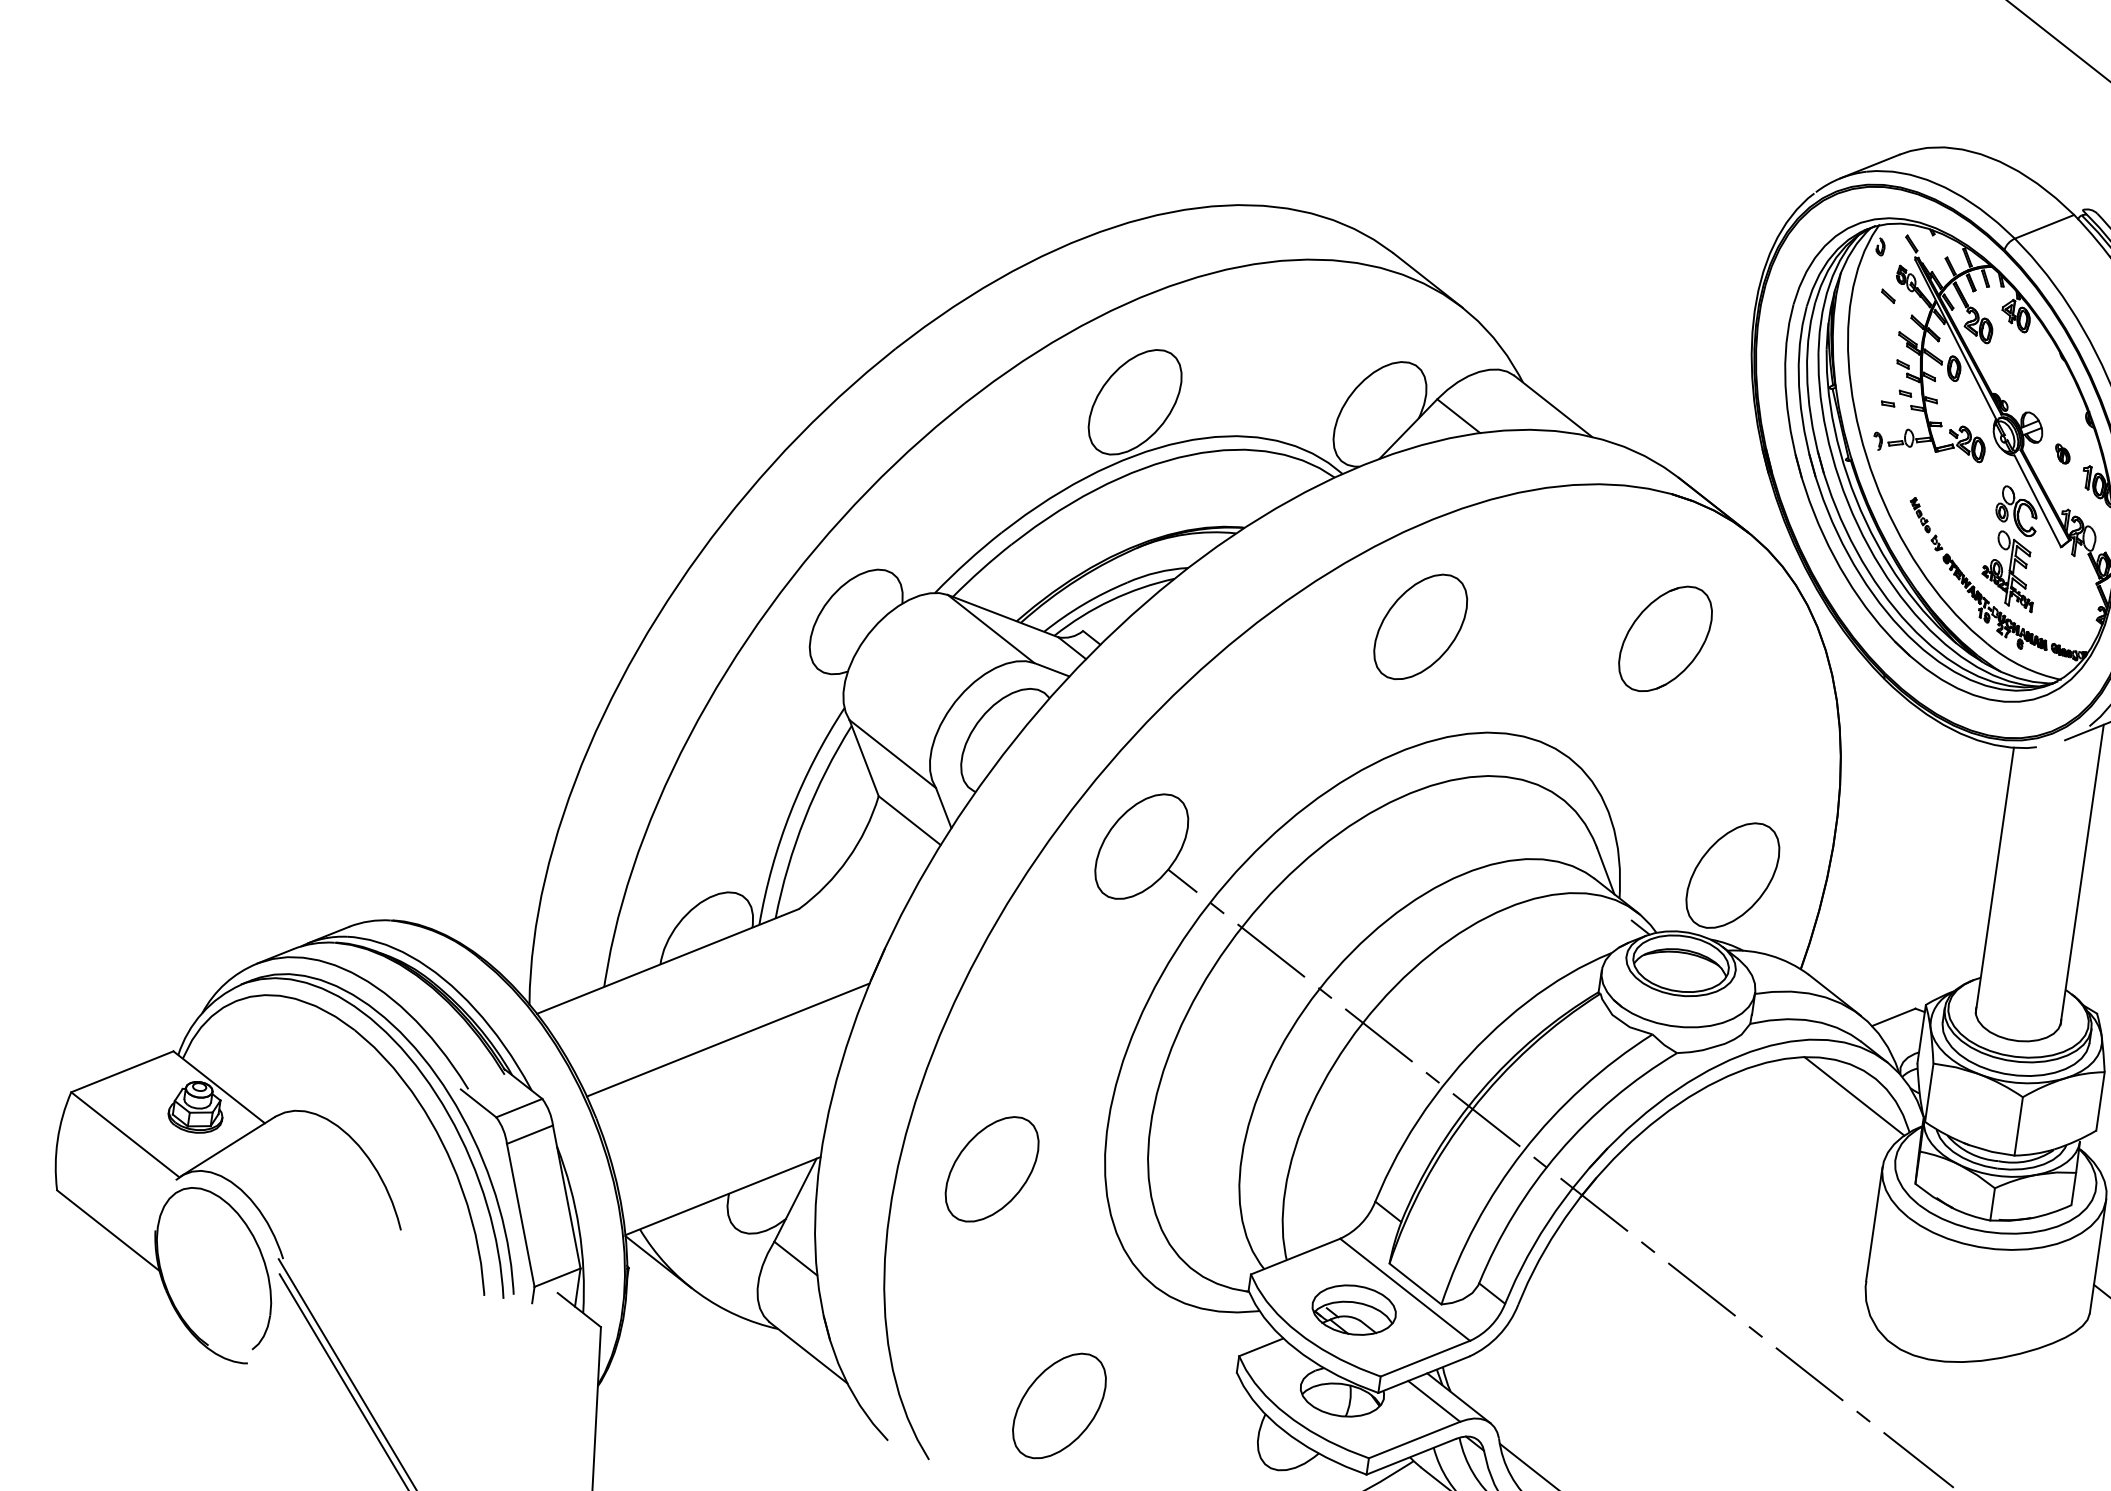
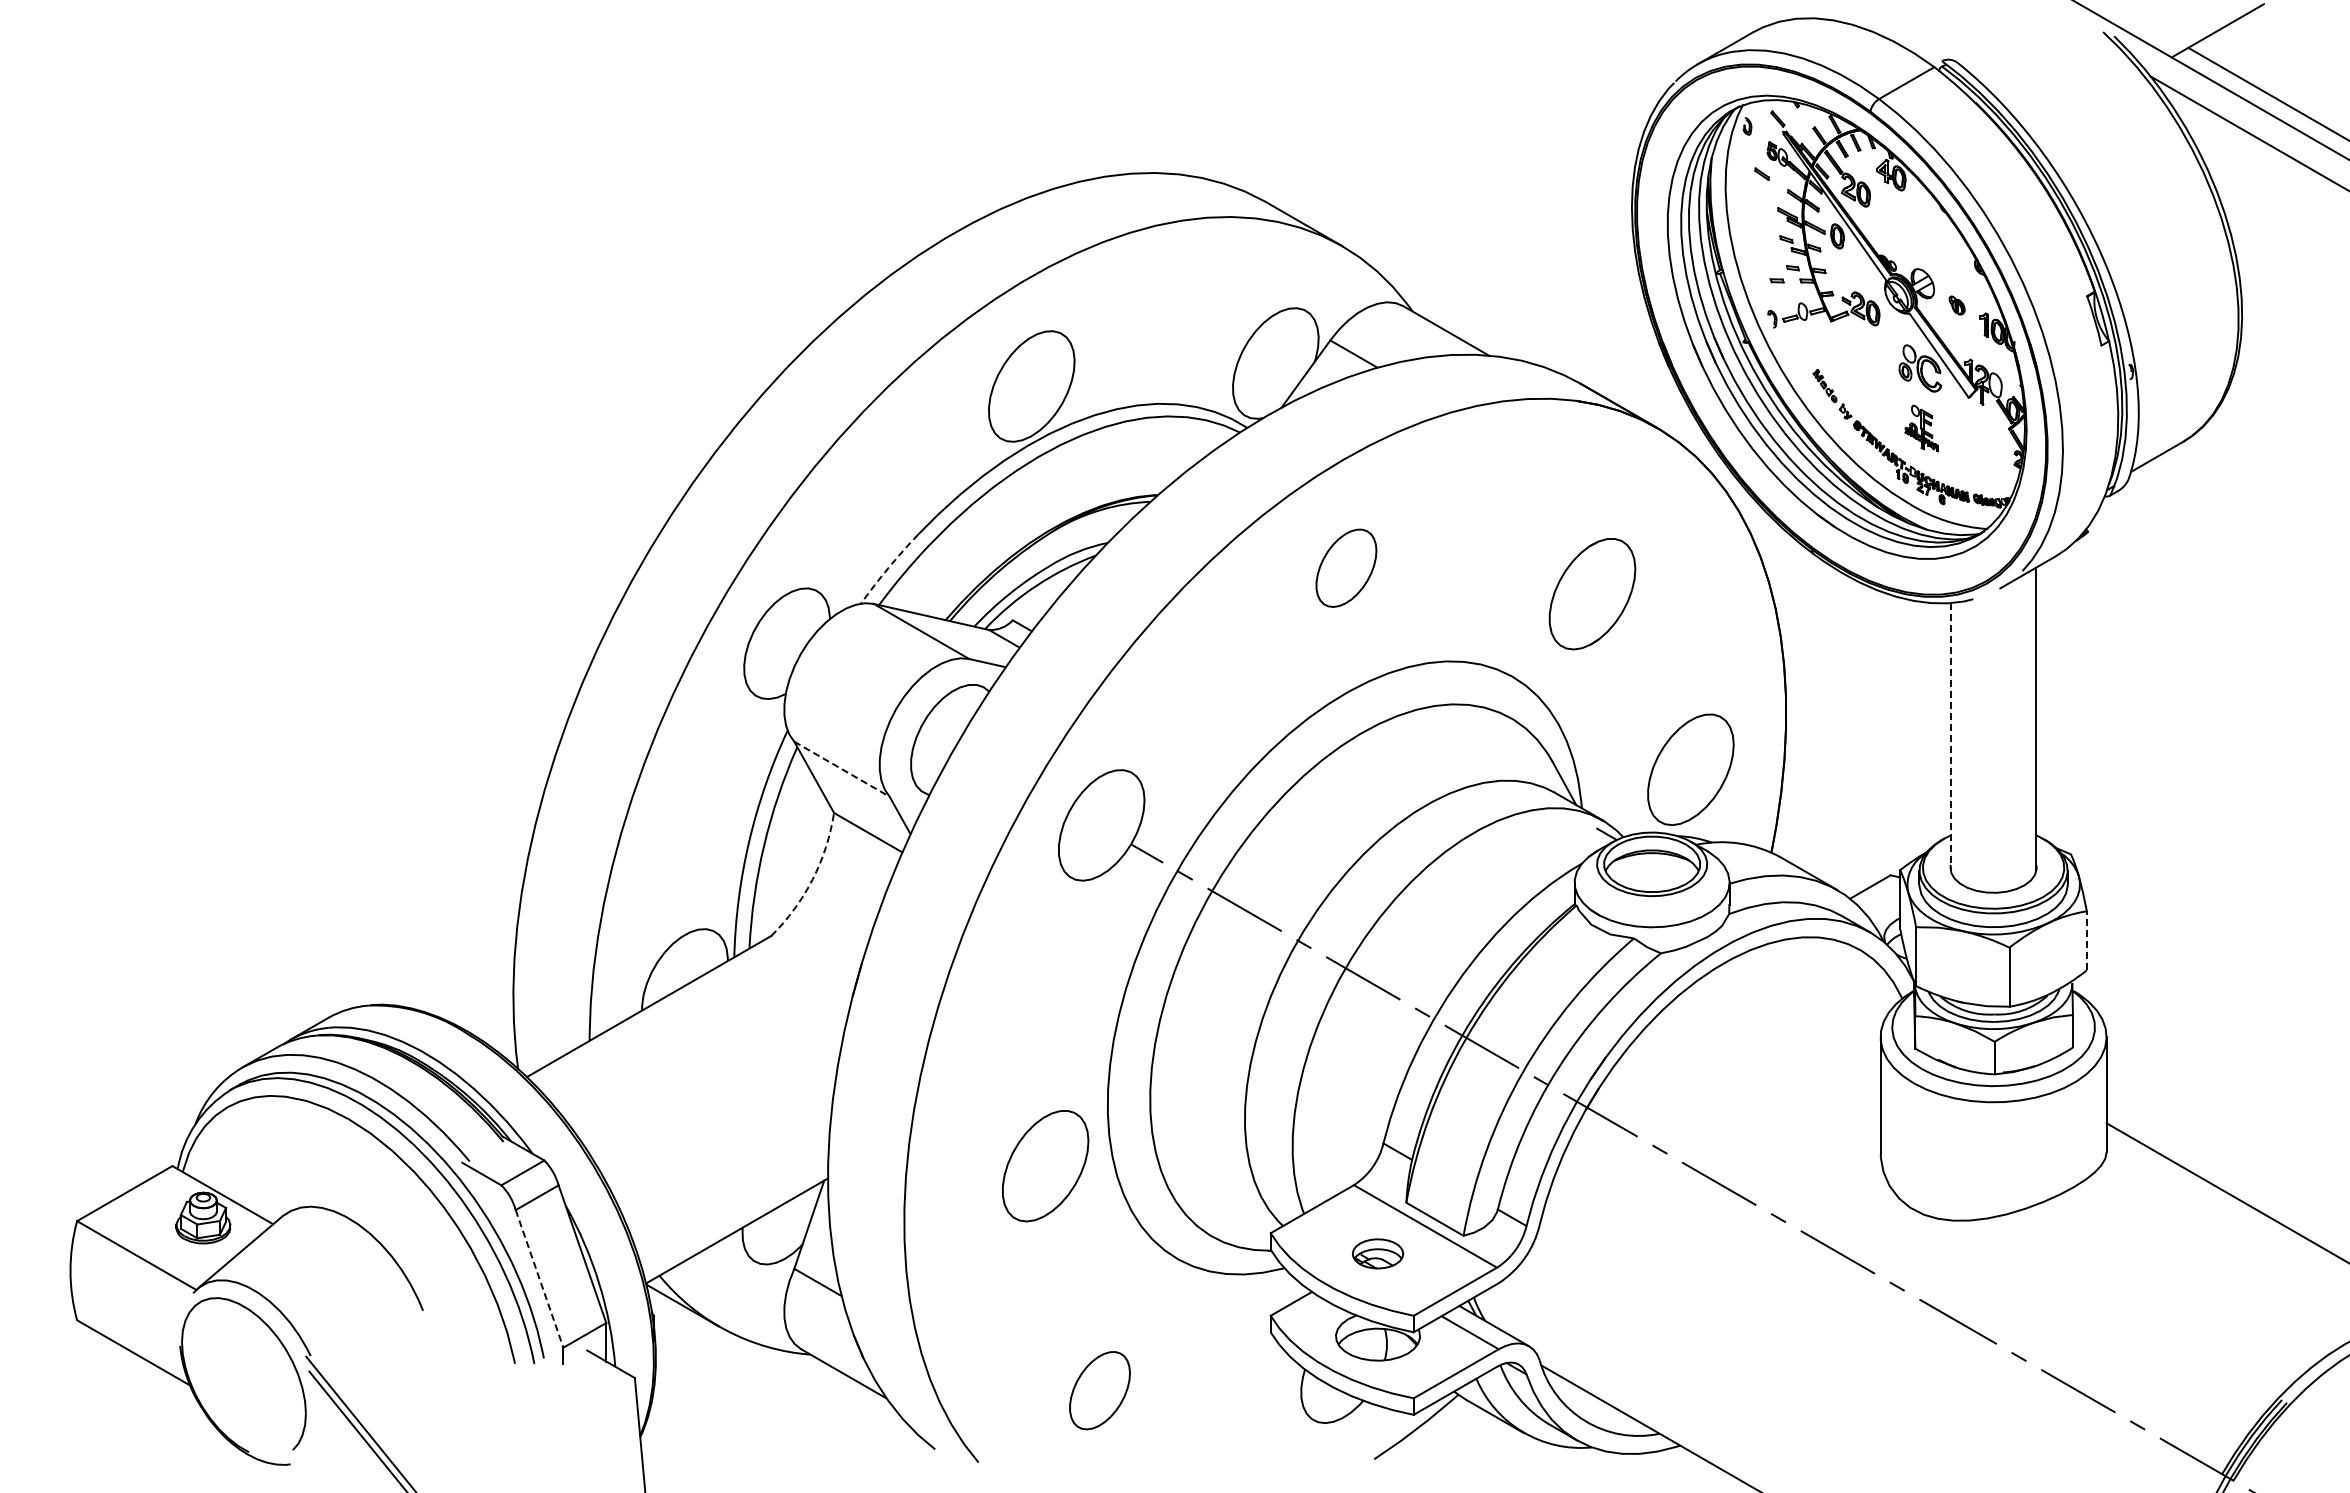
arc: (967, 562) -> (888, 568), solid -> dashed
part: (2009, 570) -> (1921, 428), size x0.6
part: (1420, 627) -> (1346, 568), size x0.7
part: (1665, 639) -> (1592, 594), moved
line: (893, 754) -> (842, 769), solid -> dashed
arc: (847, 858) -> (812, 879), solid -> dashed
line: (1994, 880) -> (1950, 737), solid -> dashed
line: (727, 1039) -> (719, 1075), removed
line: (1854, 1095) -> (1842, 970), removed
line: (2100, 1101) -> (2086, 940), solid -> dashed
part: (992, 1169) -> (1045, 1166), moved
line: (520, 1214) -> (539, 1278), solid -> dashed
part: (1353, 1309) -> (1377, 1253), size x0.6
part: (1059, 1405) -> (1099, 1390), size x0.7

